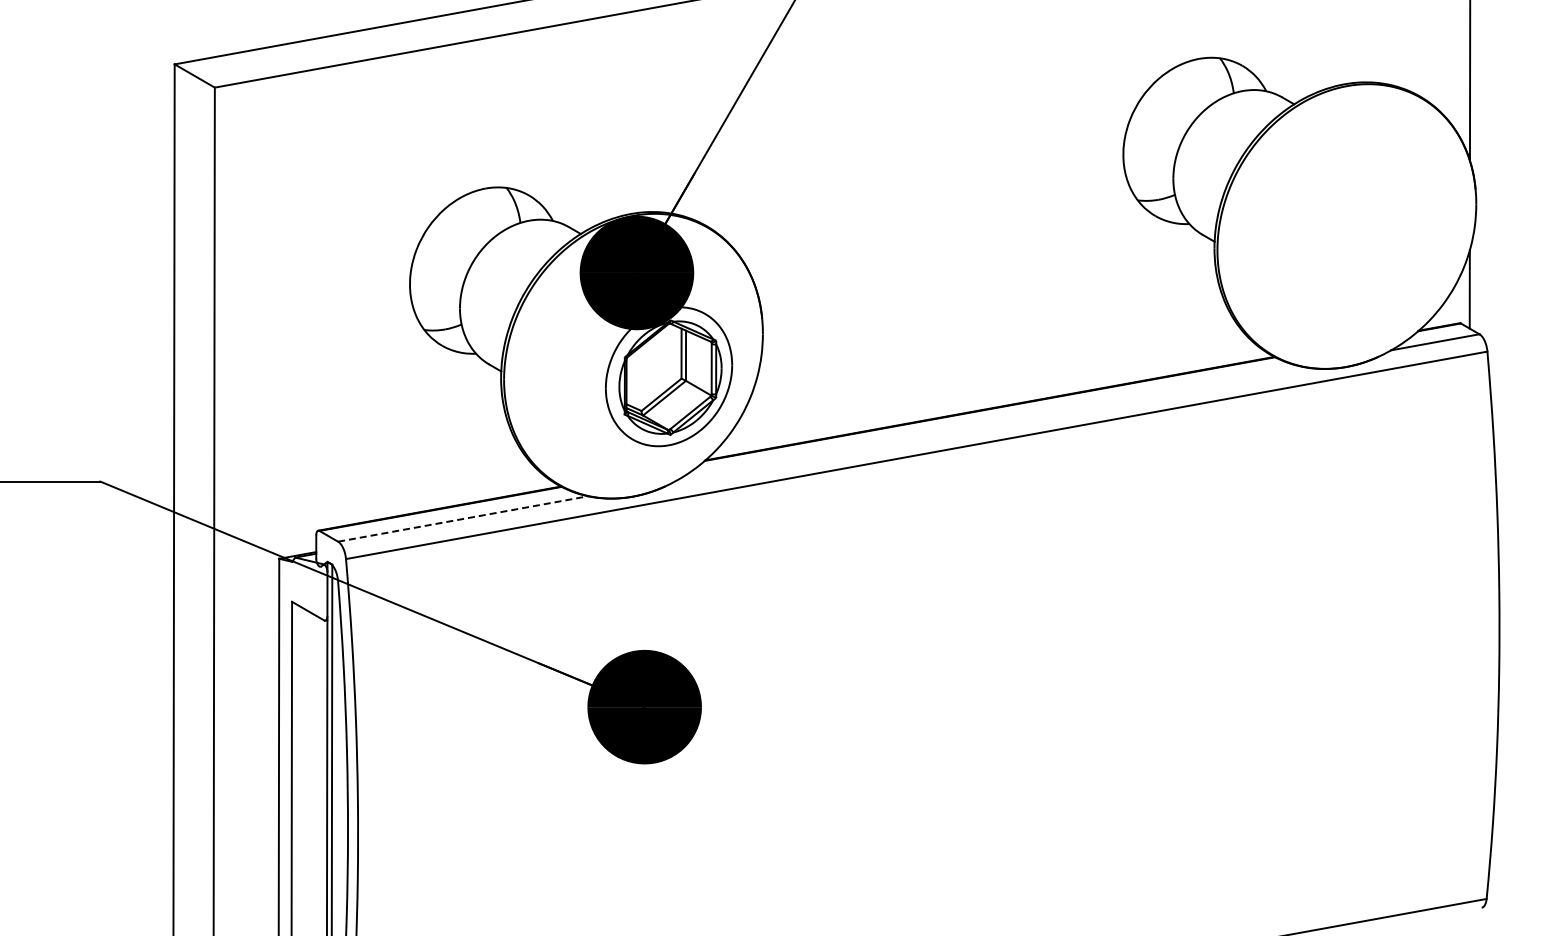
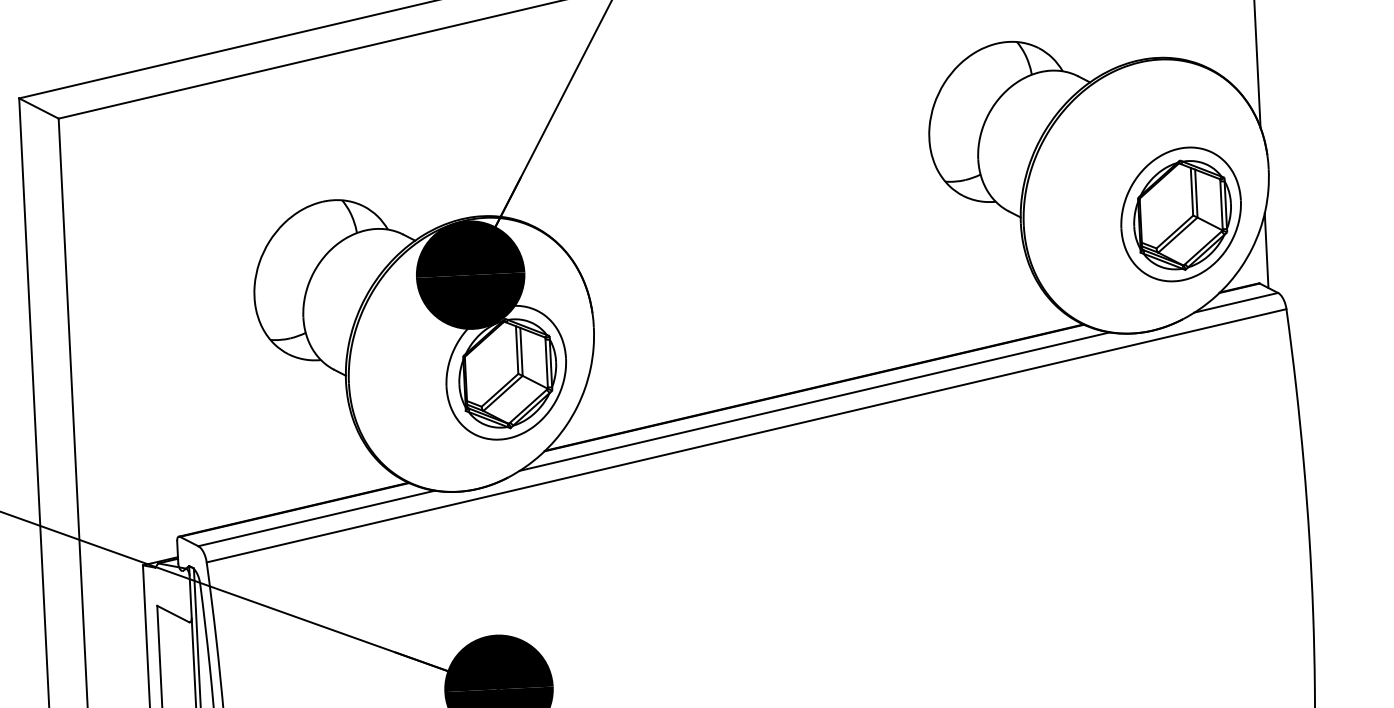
part: (1382, 246) -> (1181, 213), added
line: (989, 423) -> (814, 401), added
line: (463, 518) -> (316, 517), dashed -> solid

